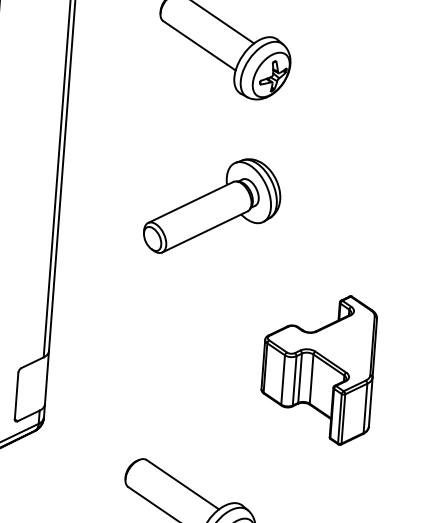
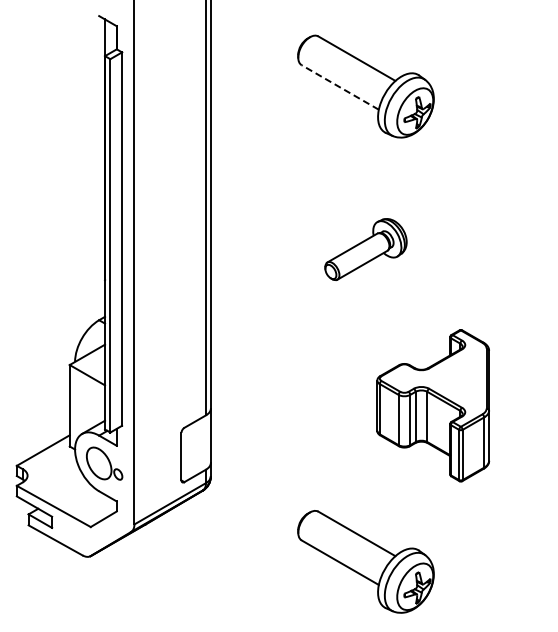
line: (199, 45) -> (340, 87), solid -> dashed
part: (212, 206) -> (365, 249), size x0.6
part: (318, 368) -> (433, 405), moved

